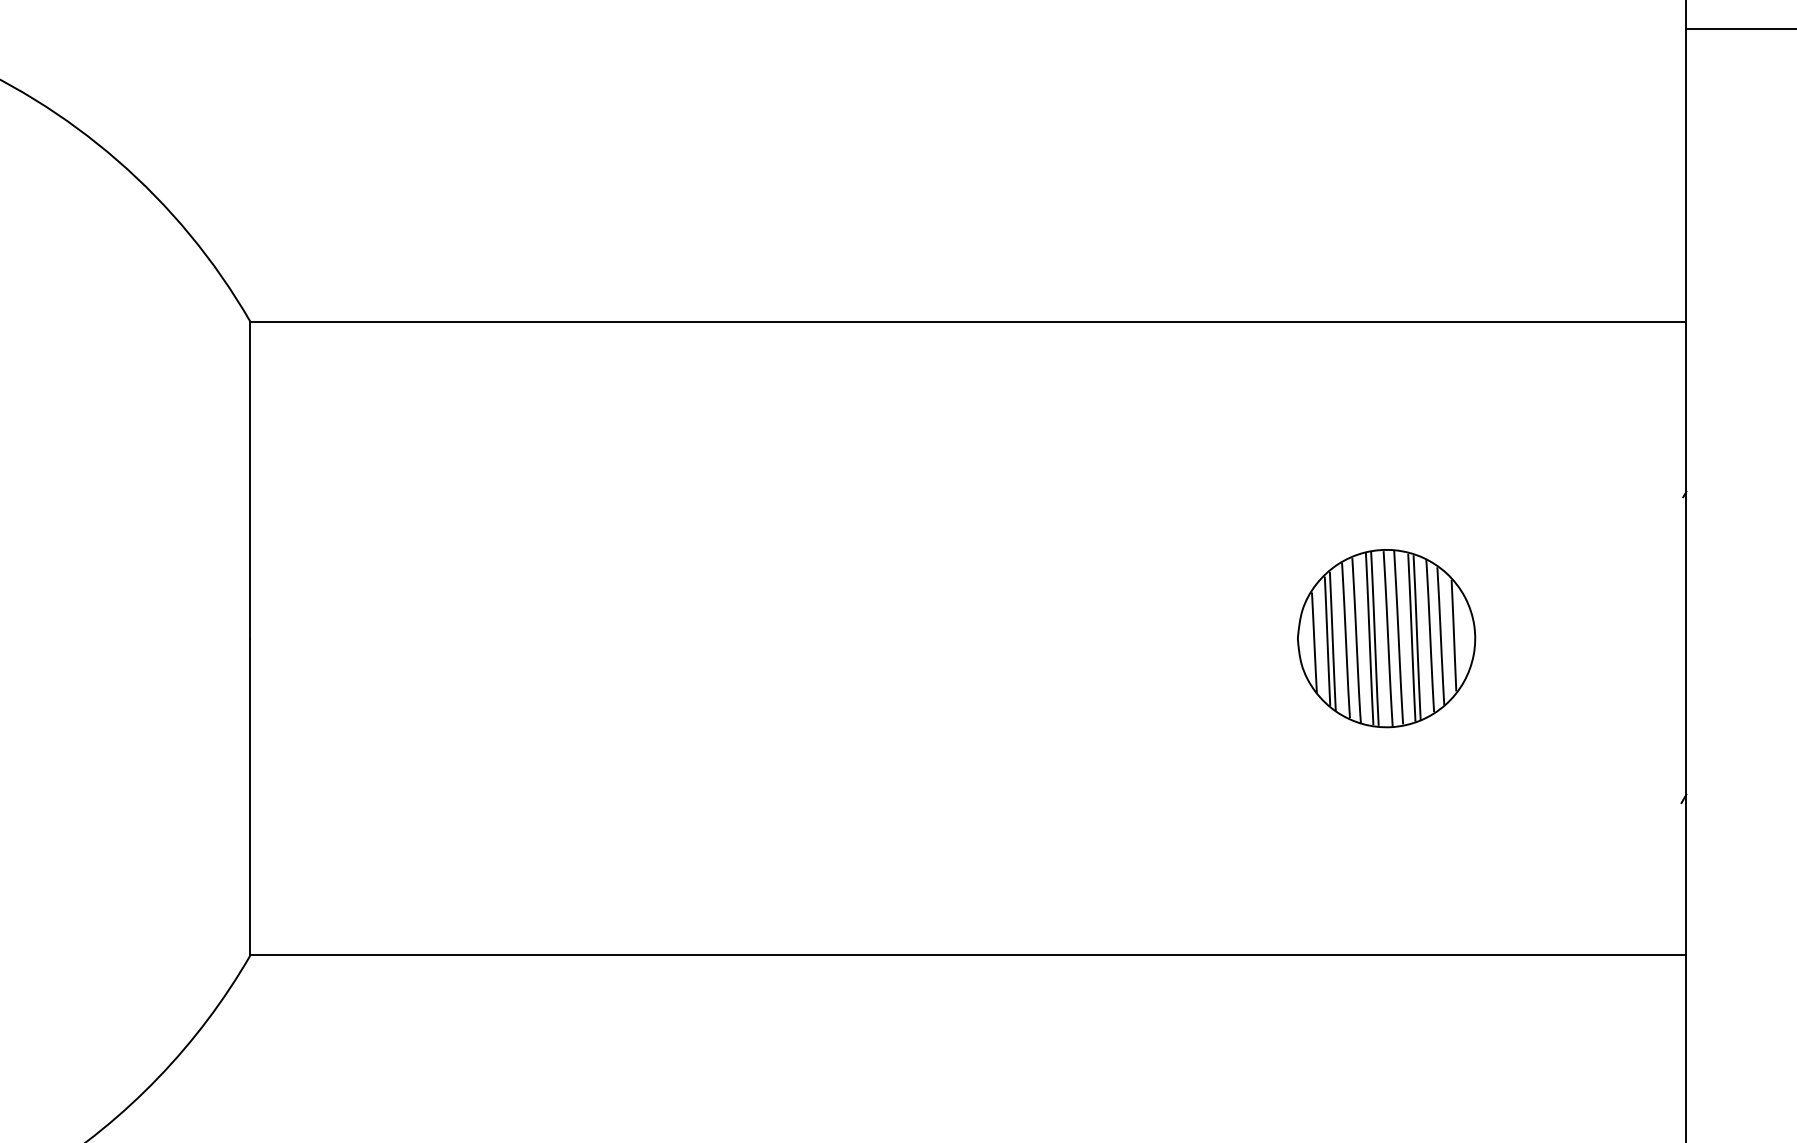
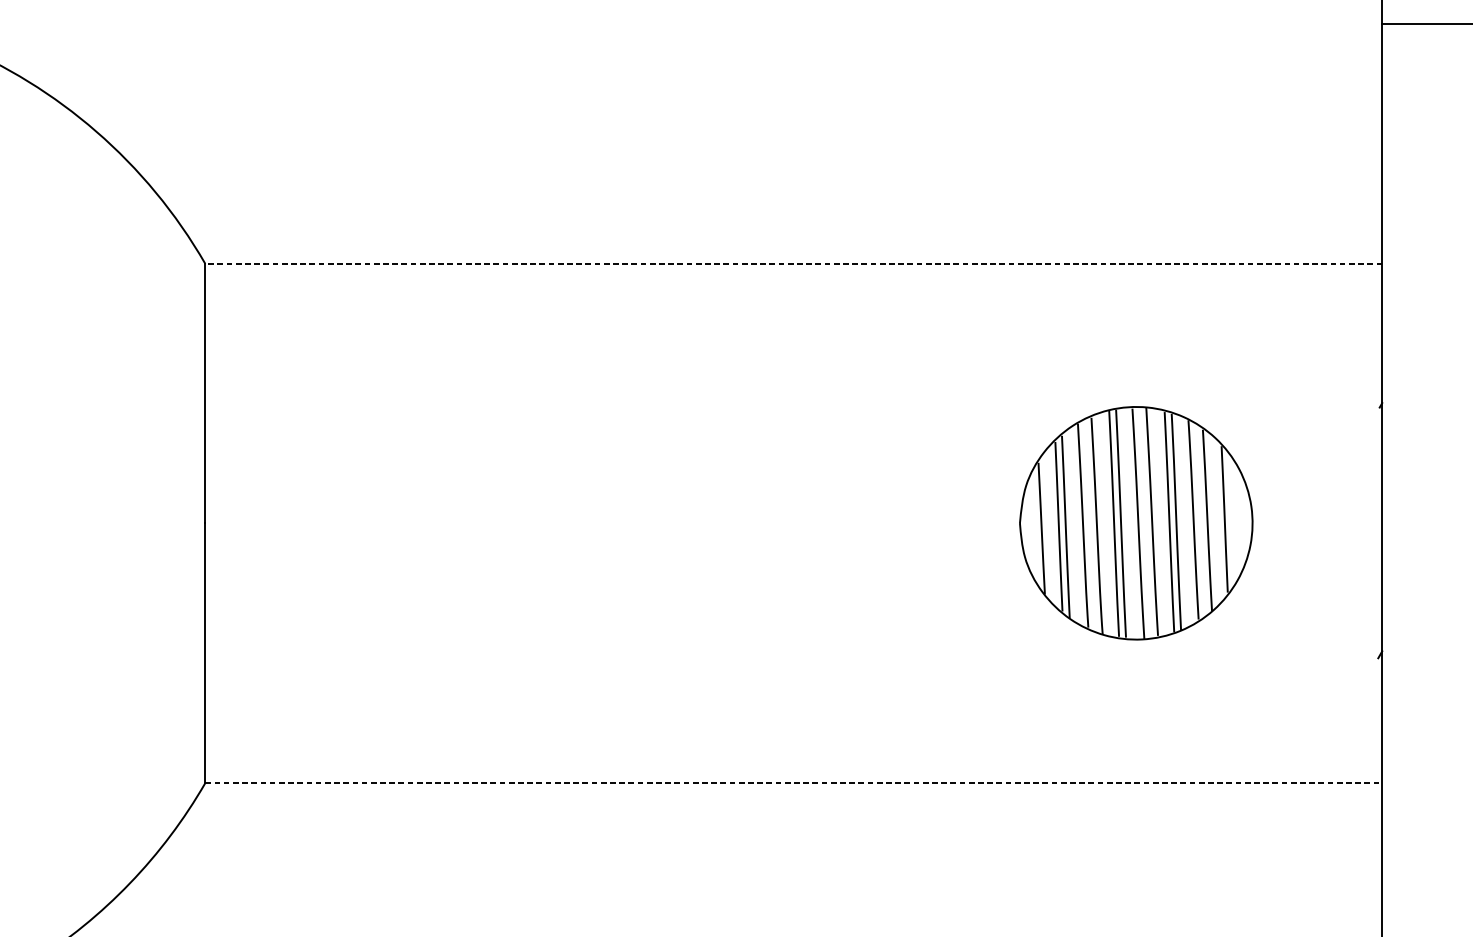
line: (967, 321) -> (793, 263), solid -> dashed
part: (1386, 638) -> (1136, 523), size x1.6
line: (968, 955) -> (793, 783), solid -> dashed

